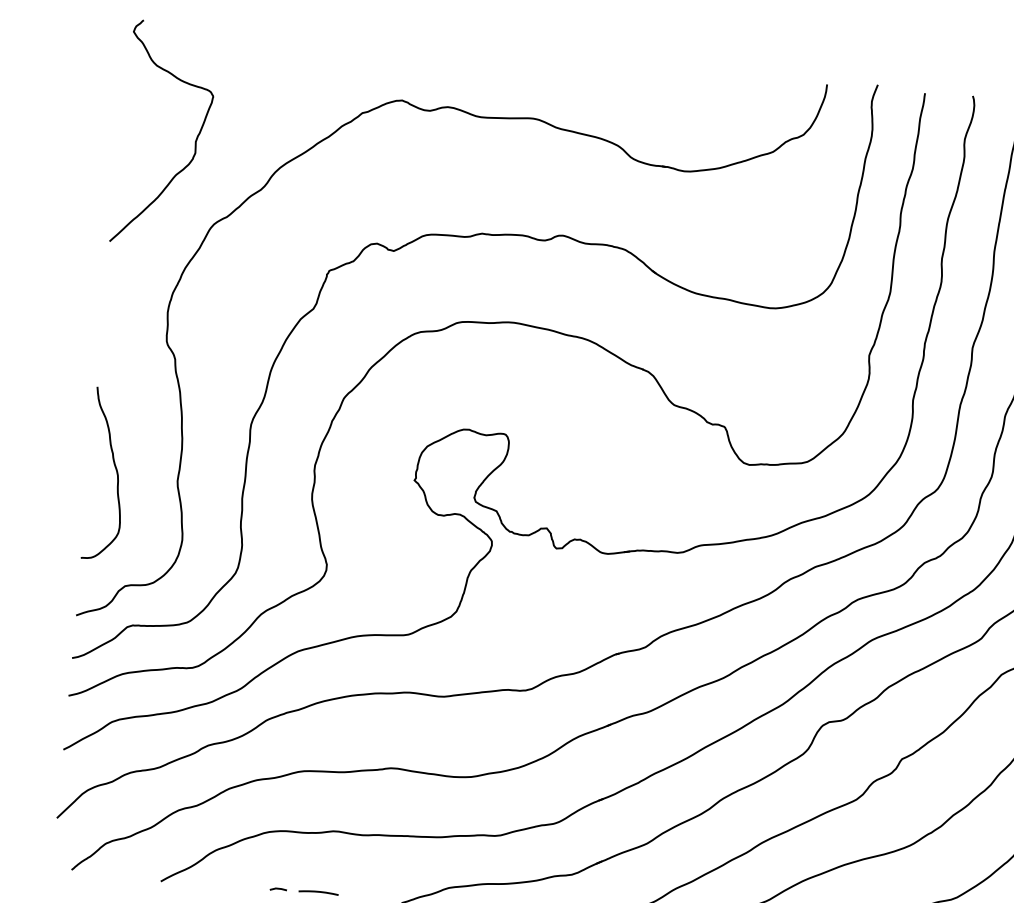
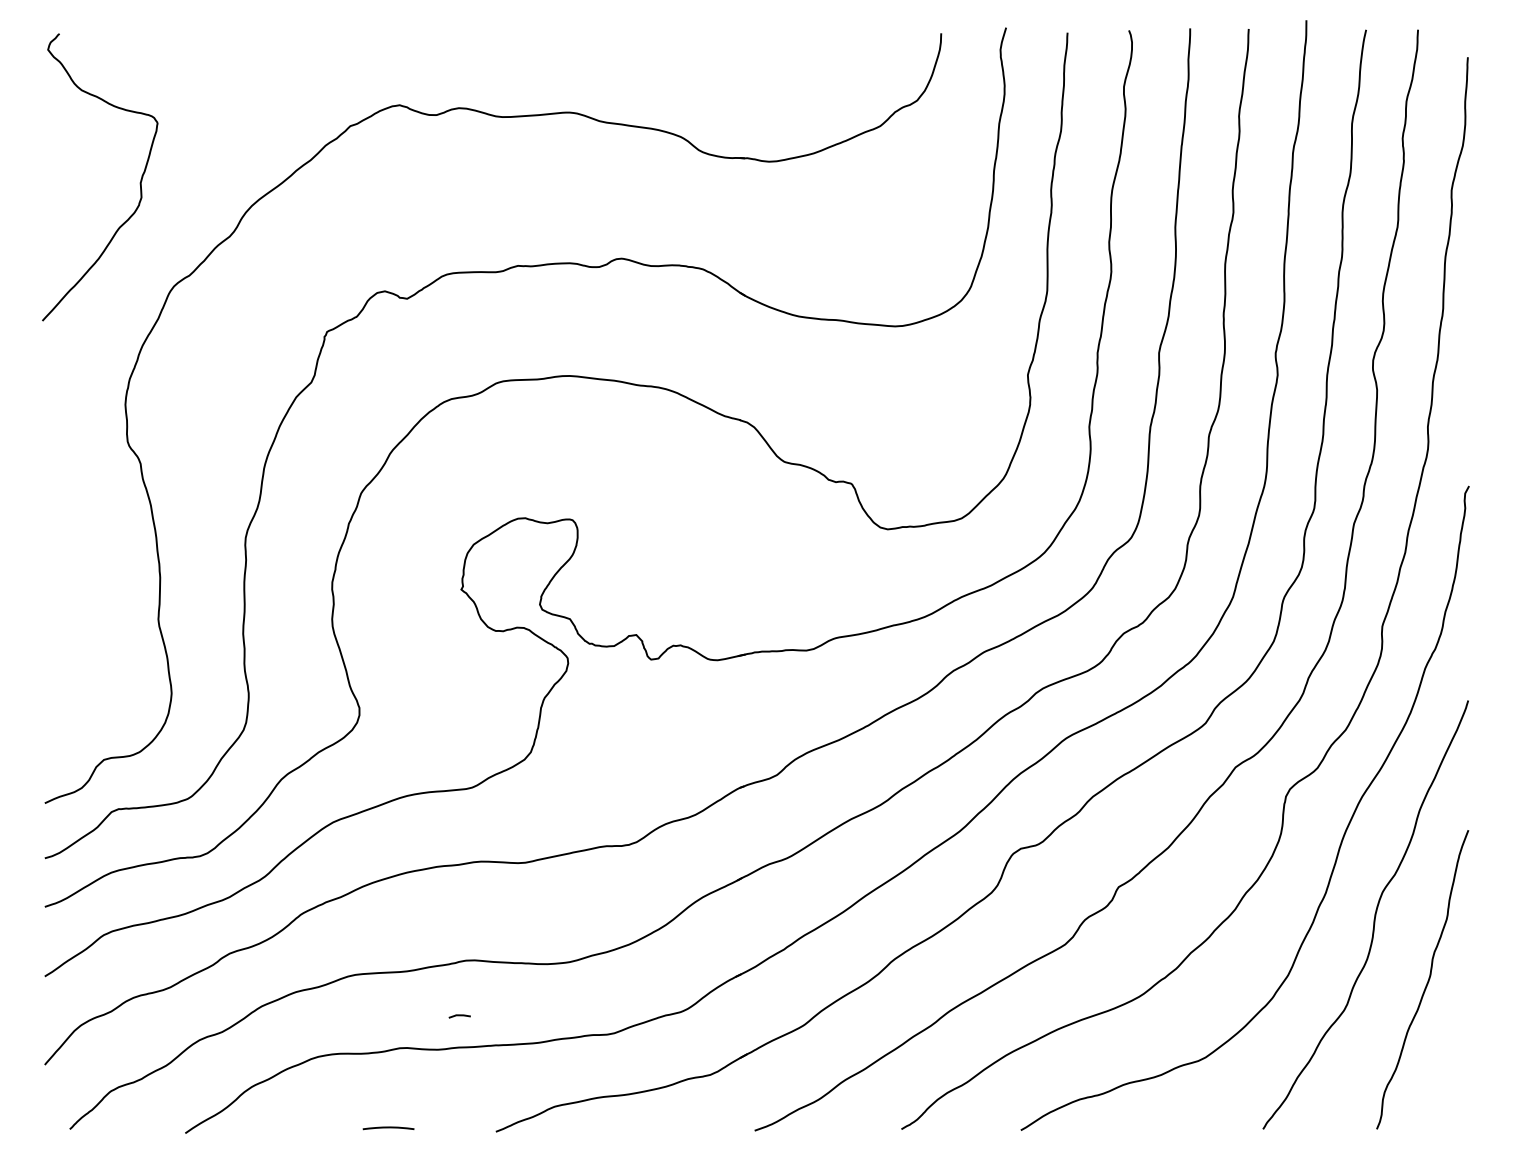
curve: (116, 470) -> (78, 613), removed
line: (278, 889) -> (459, 1016), moved

